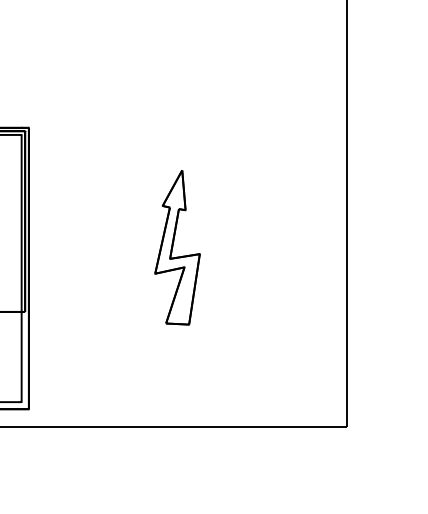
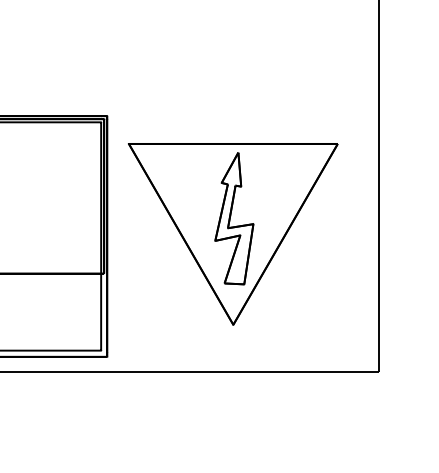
part: (176, 266) -> (233, 234), added

